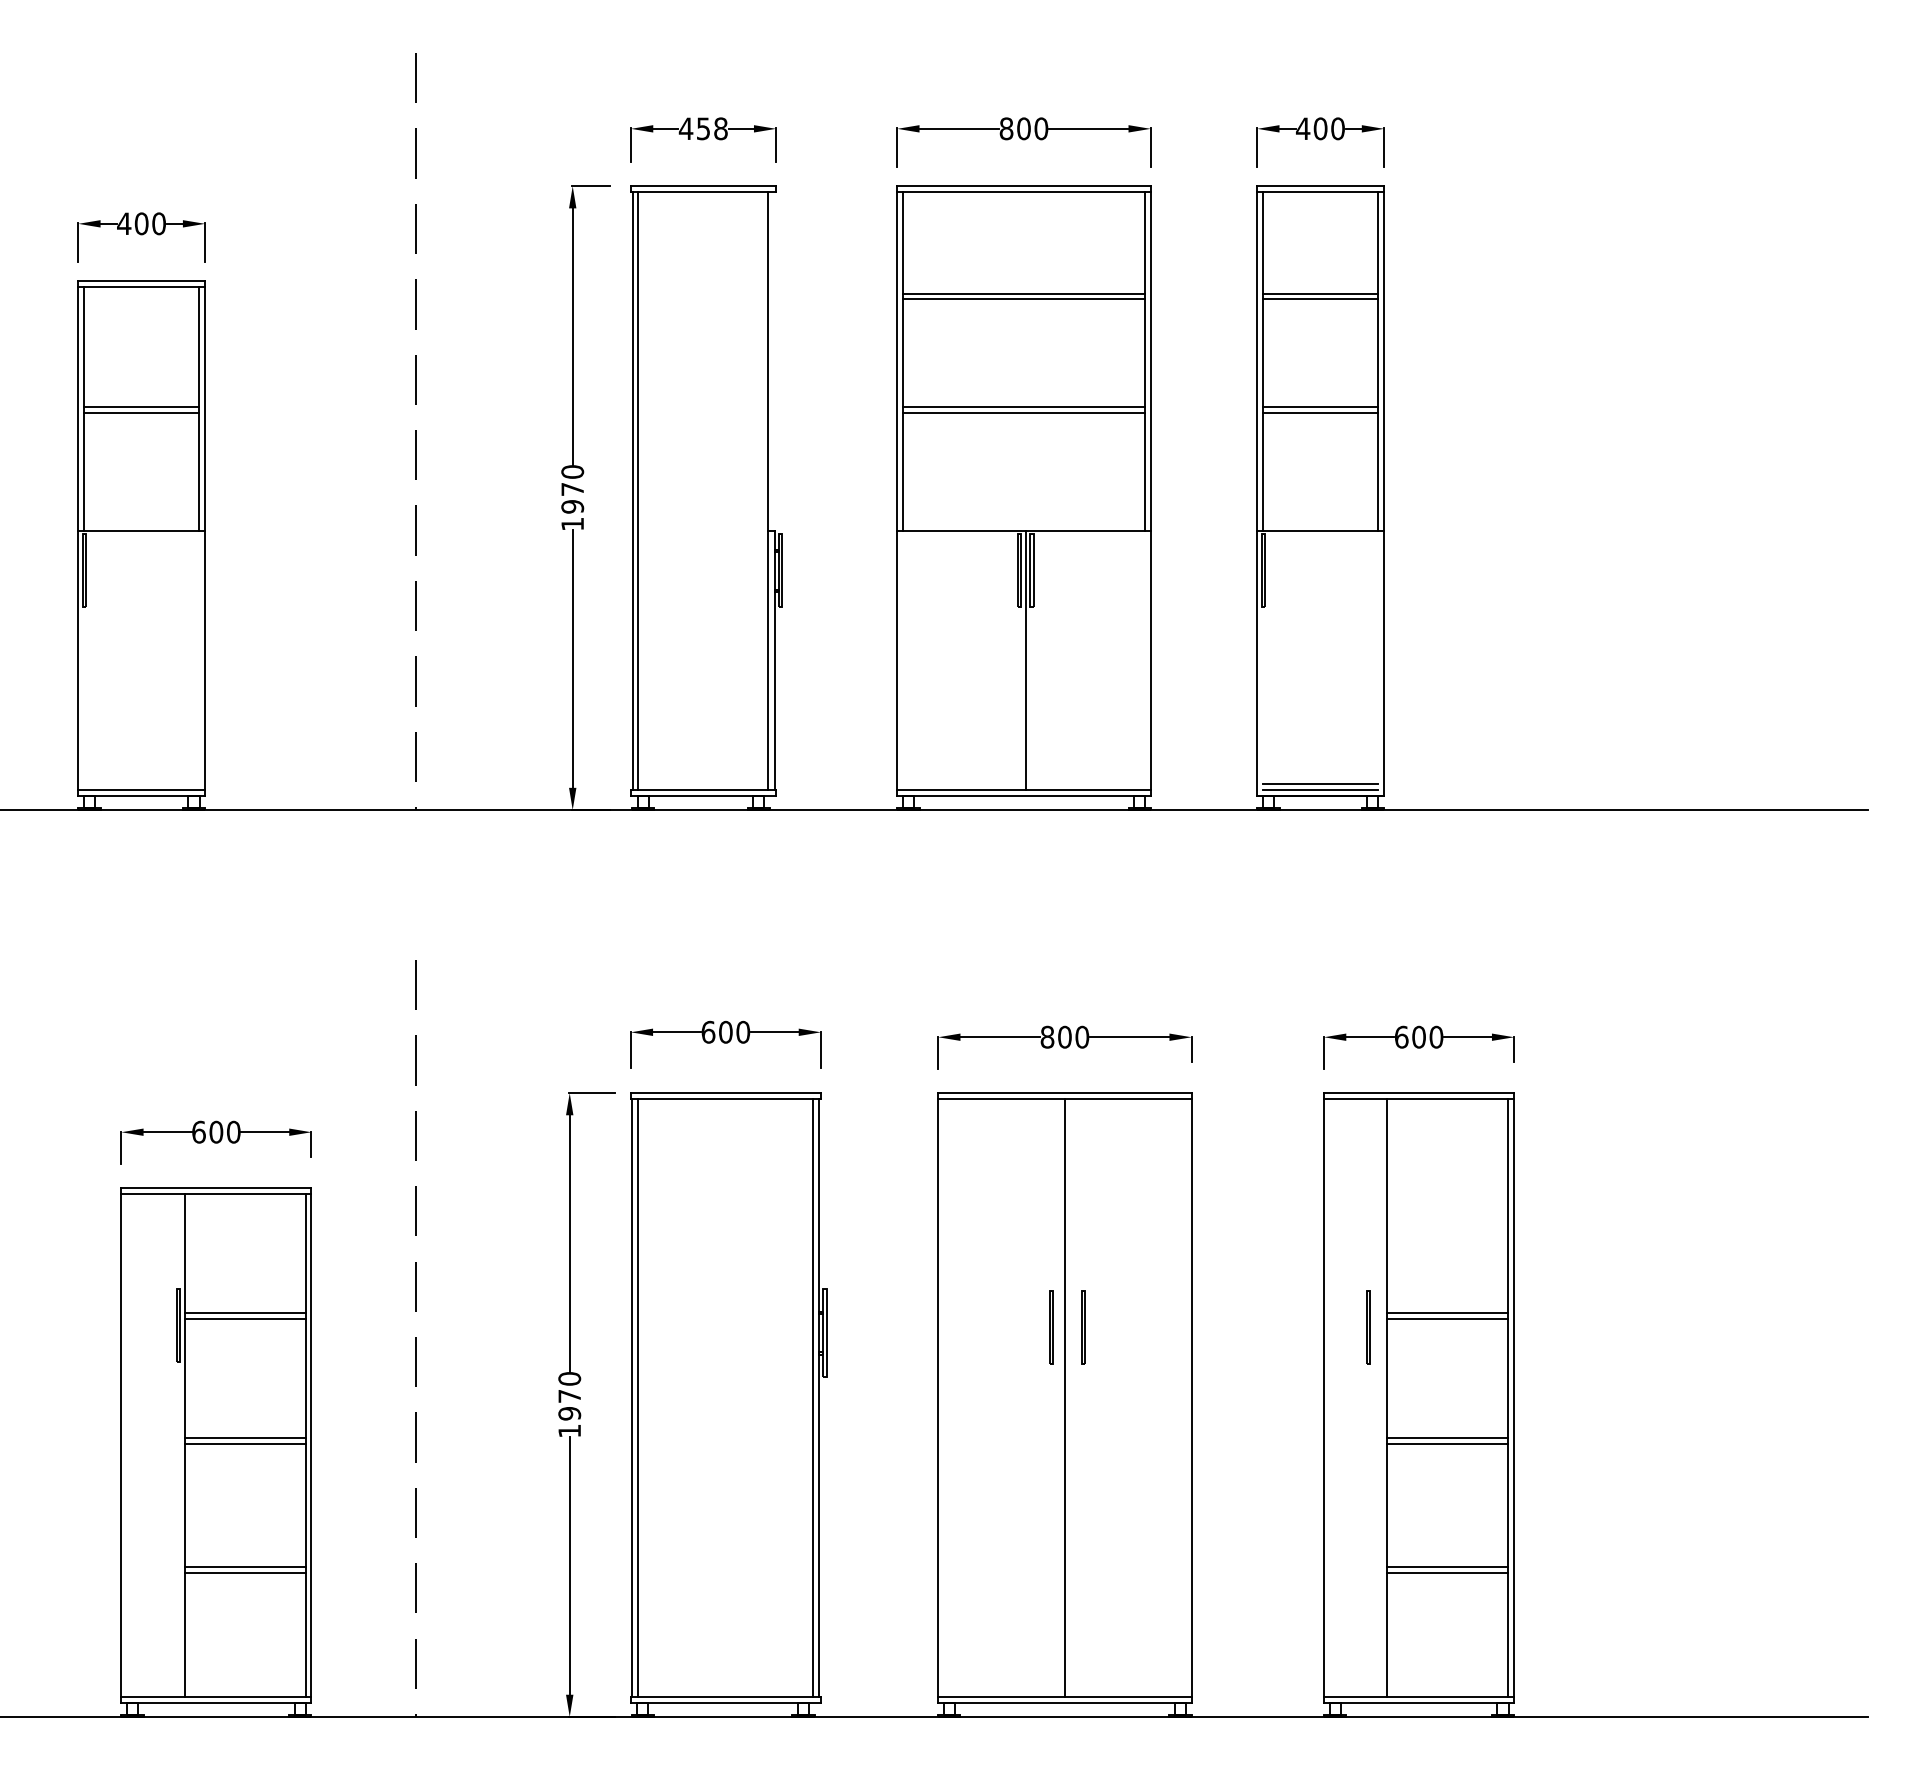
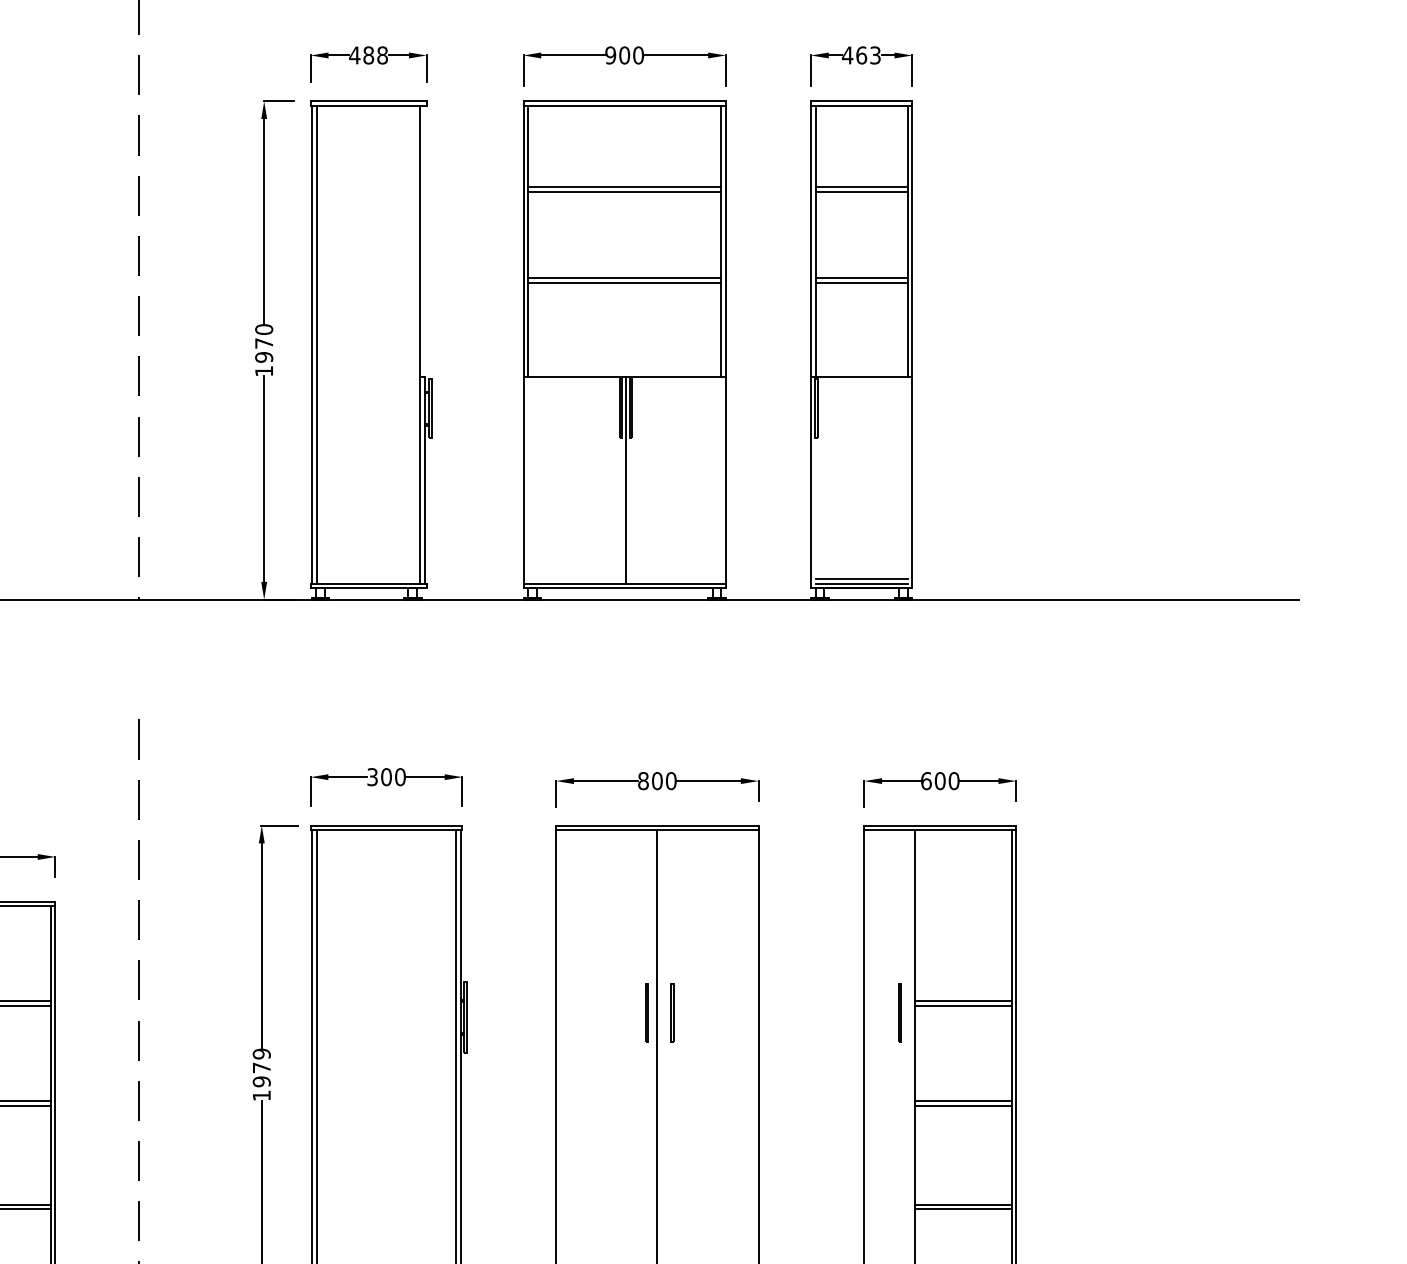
text: (703, 128) -> (368, 55), 458 -> 488
text: (1006, 128) -> (610, 55), 800 -> 900
text: (1328, 128) -> (867, 55), 400 -> 463
text: (708, 1031) -> (372, 776), 600 -> 300
text: (569, 1378) -> (261, 1053), 1970 -> 1979

